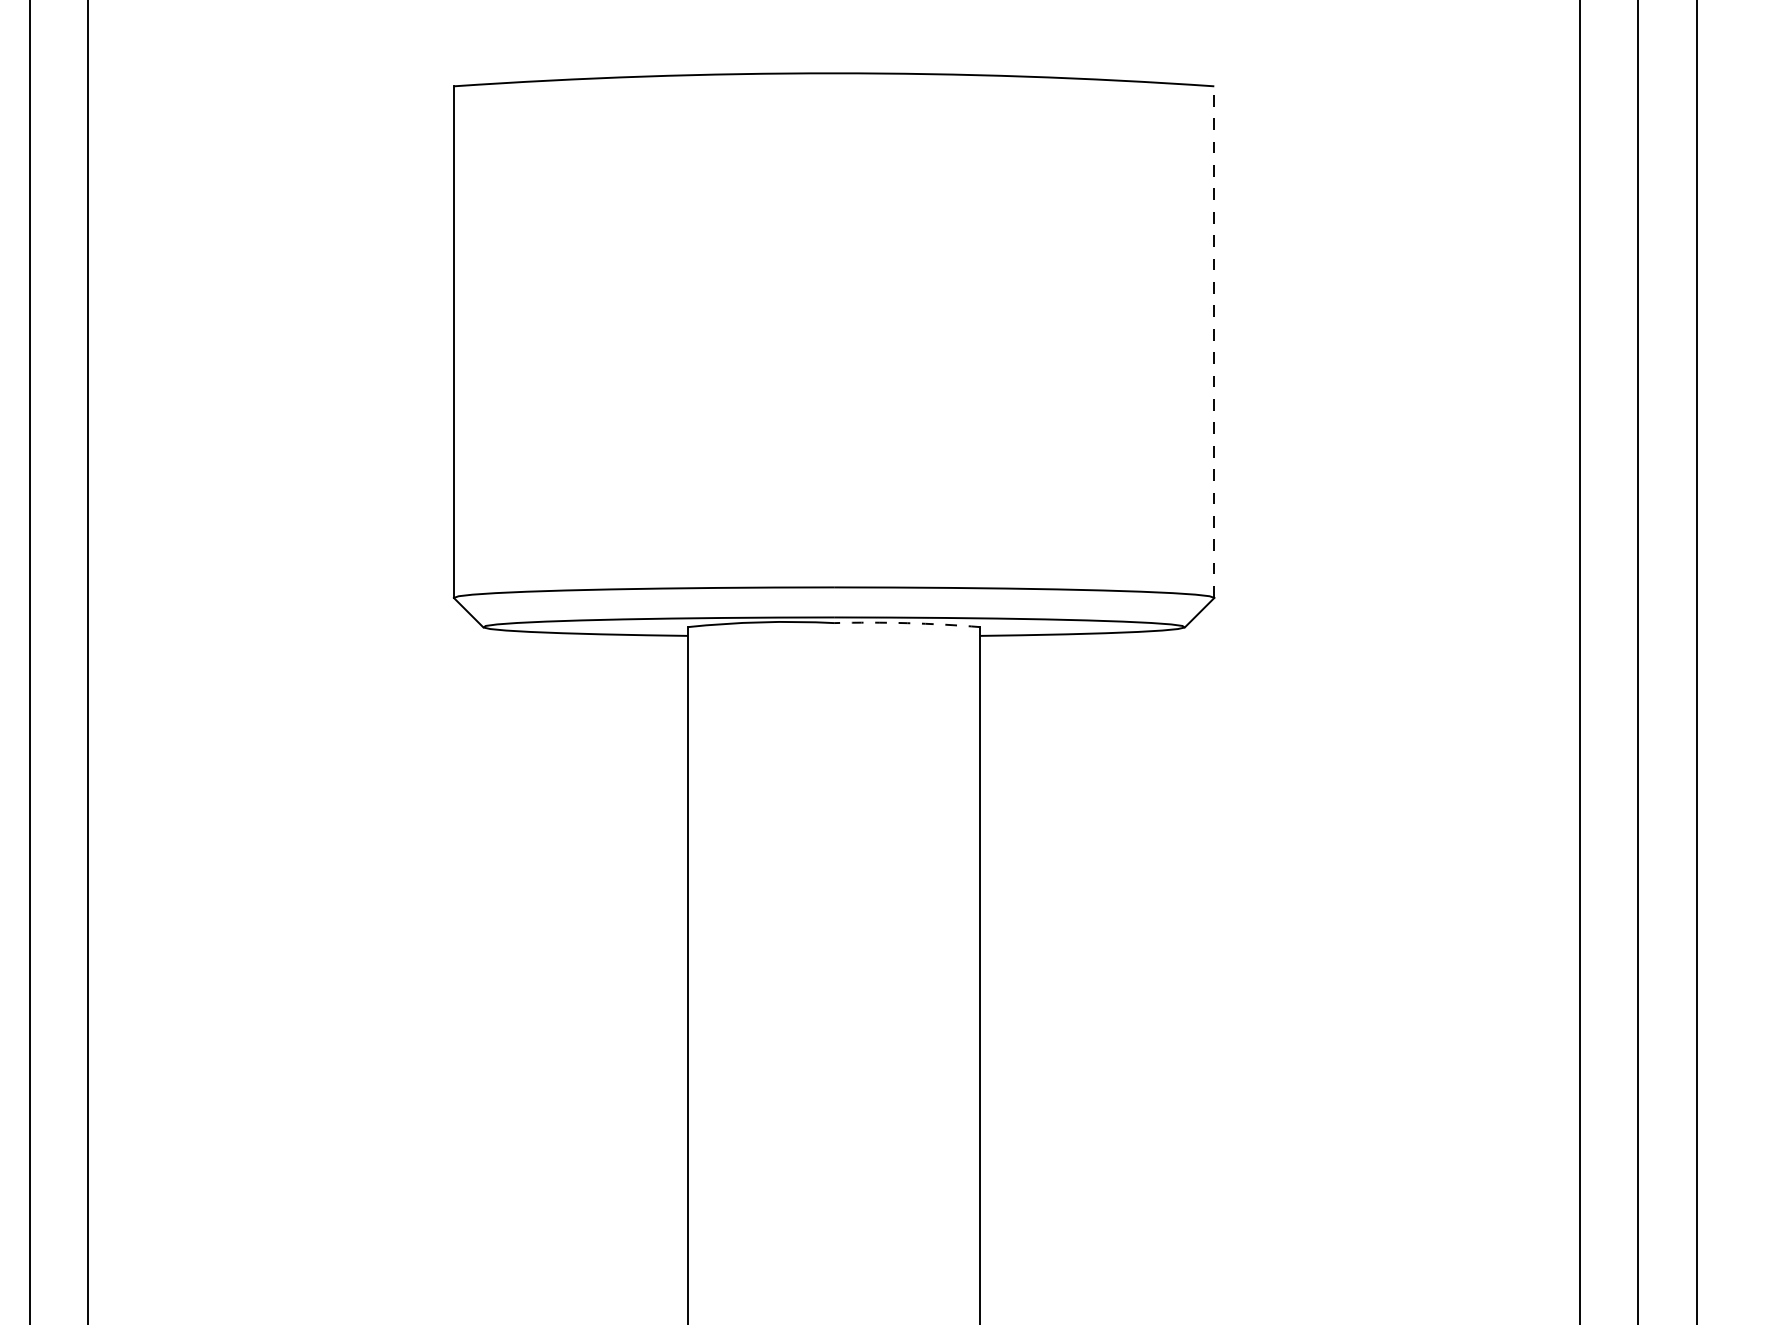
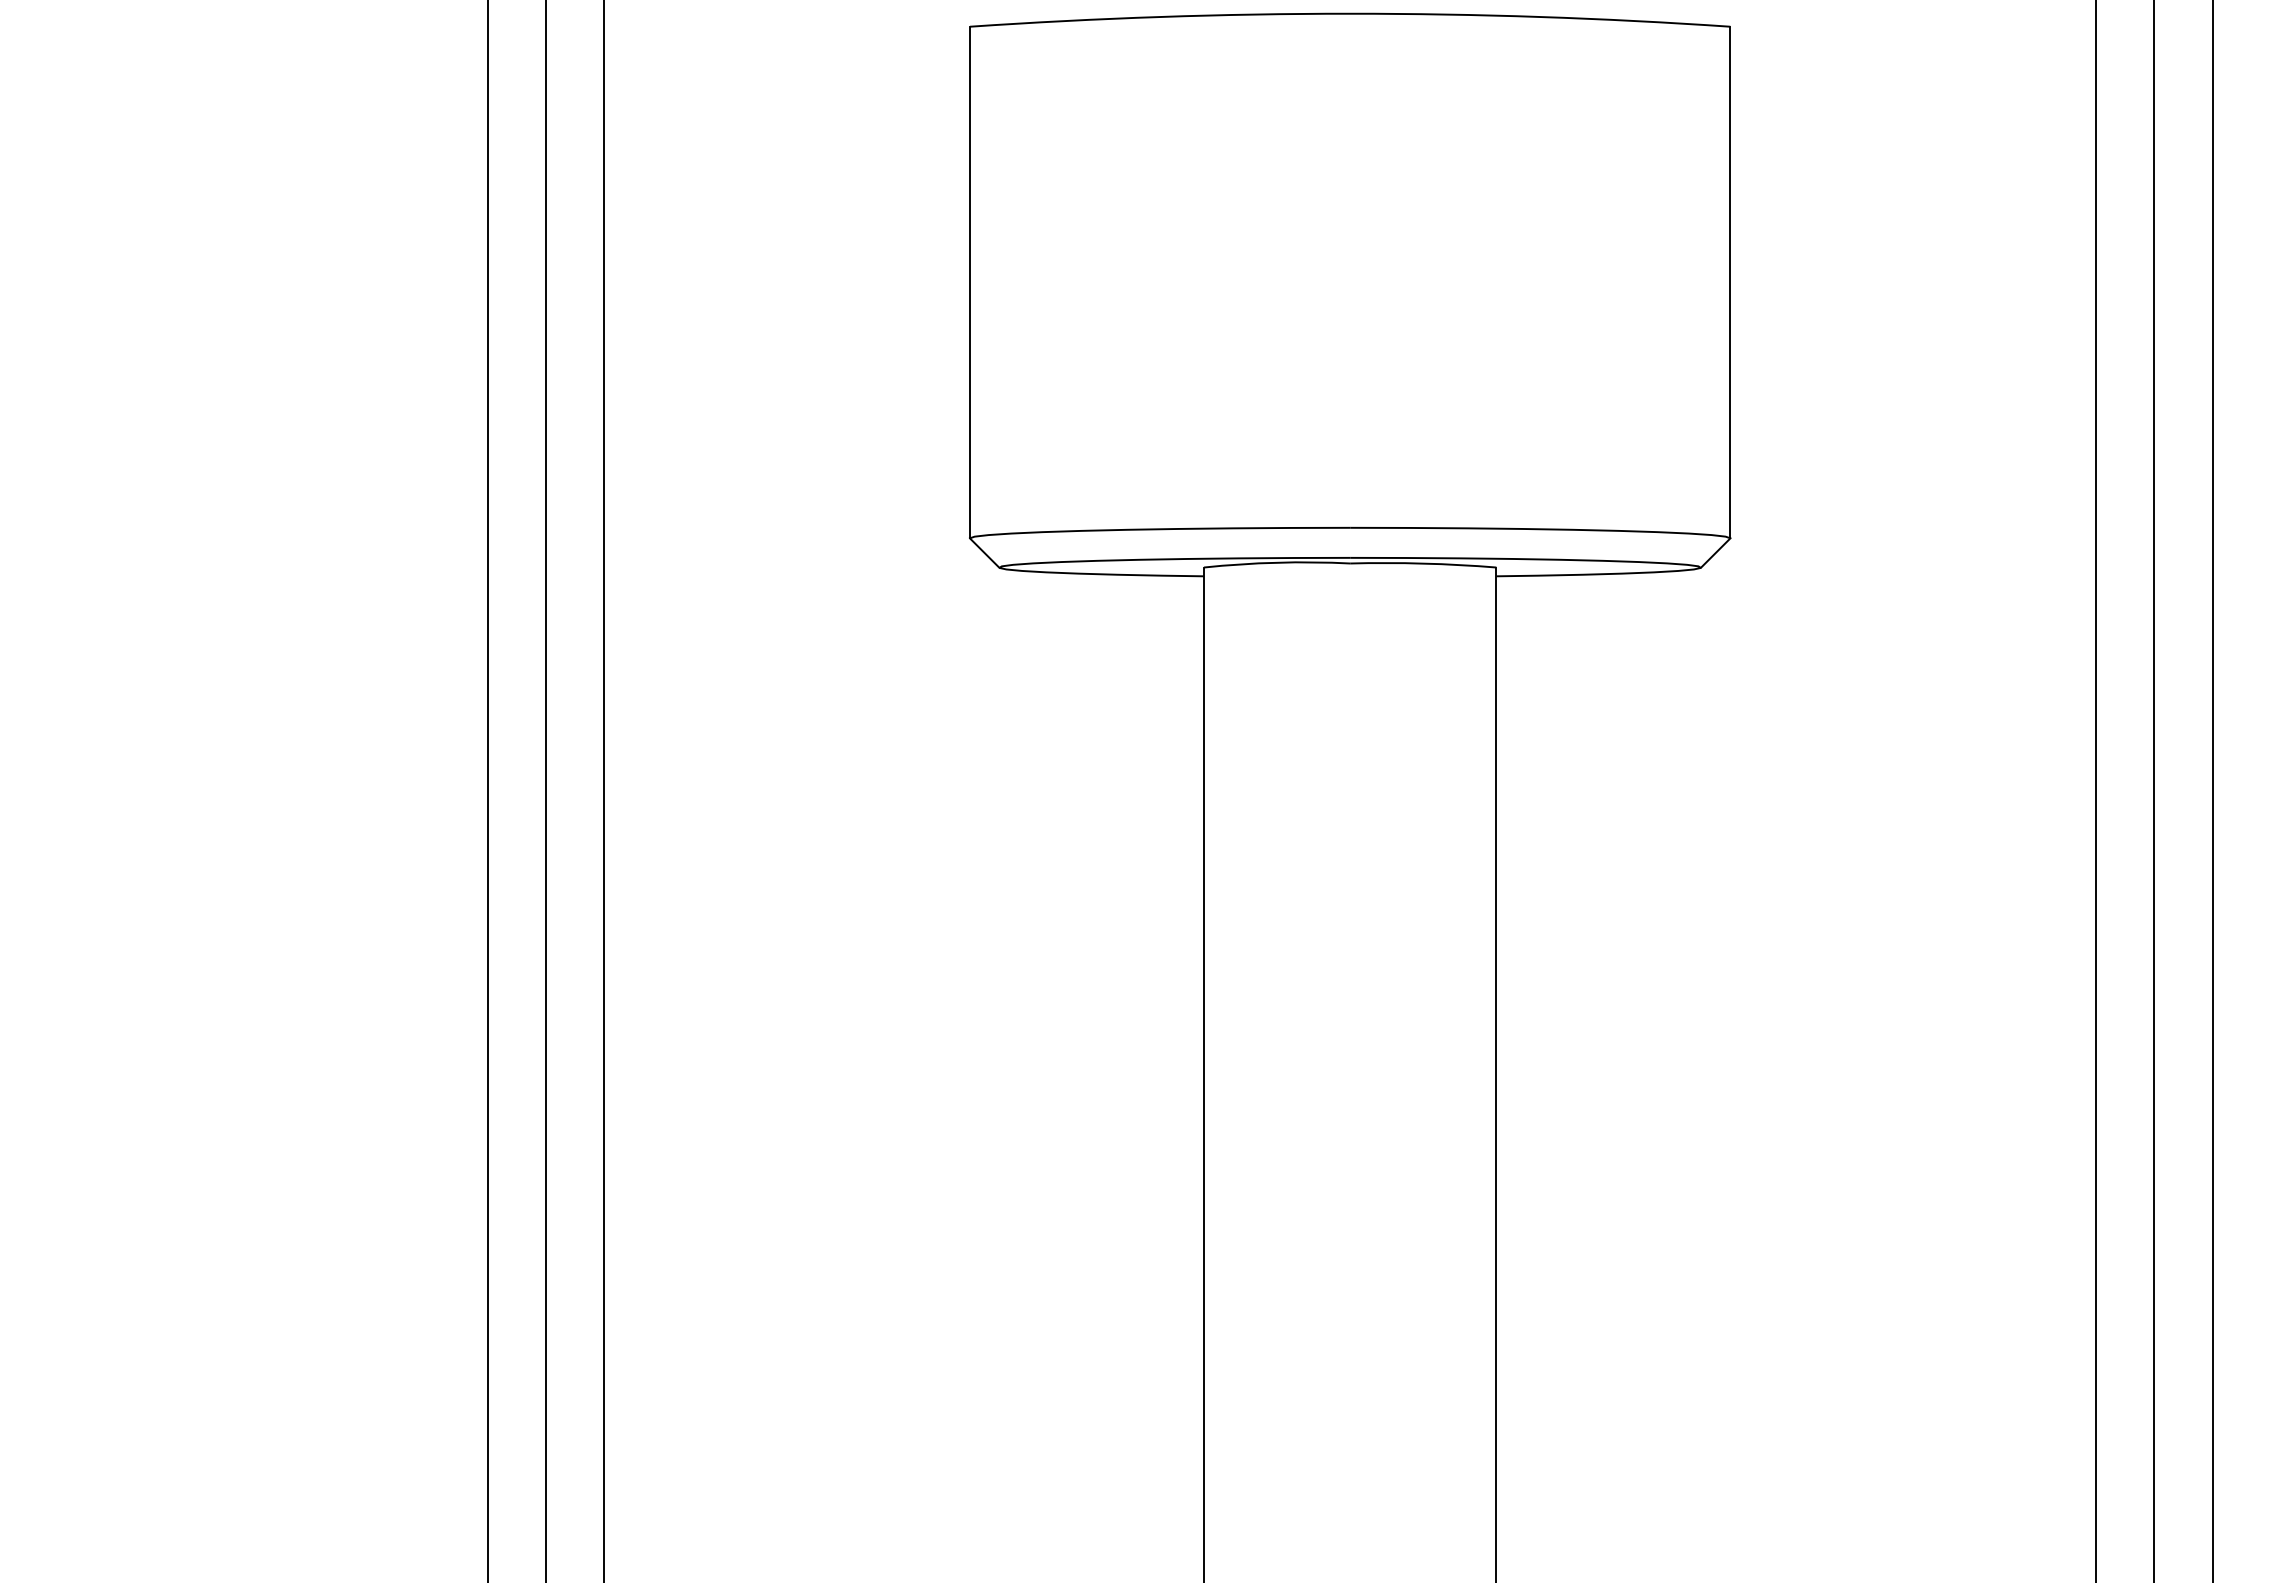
line: (1214, 342) -> (1730, 282), dashed -> solid
arc: (907, 623) -> (1423, 563), dashed -> solid

